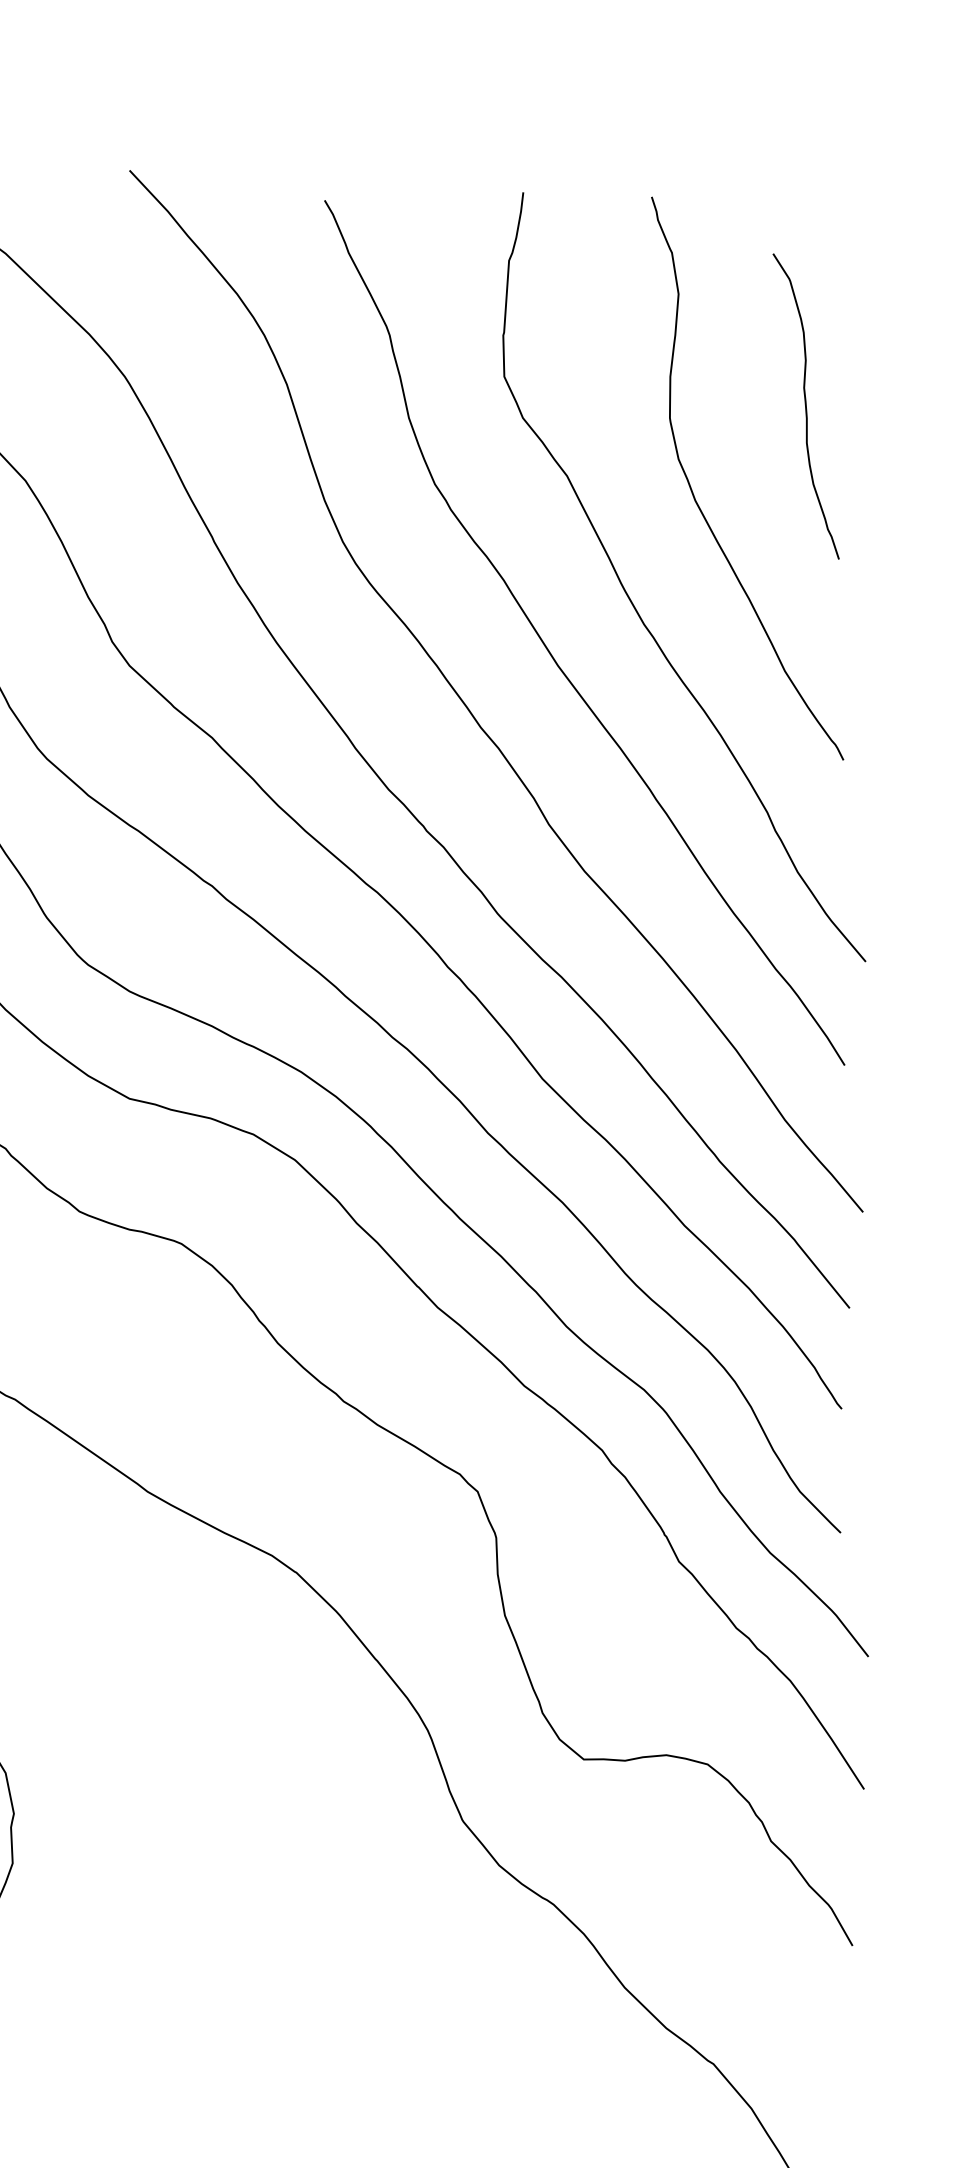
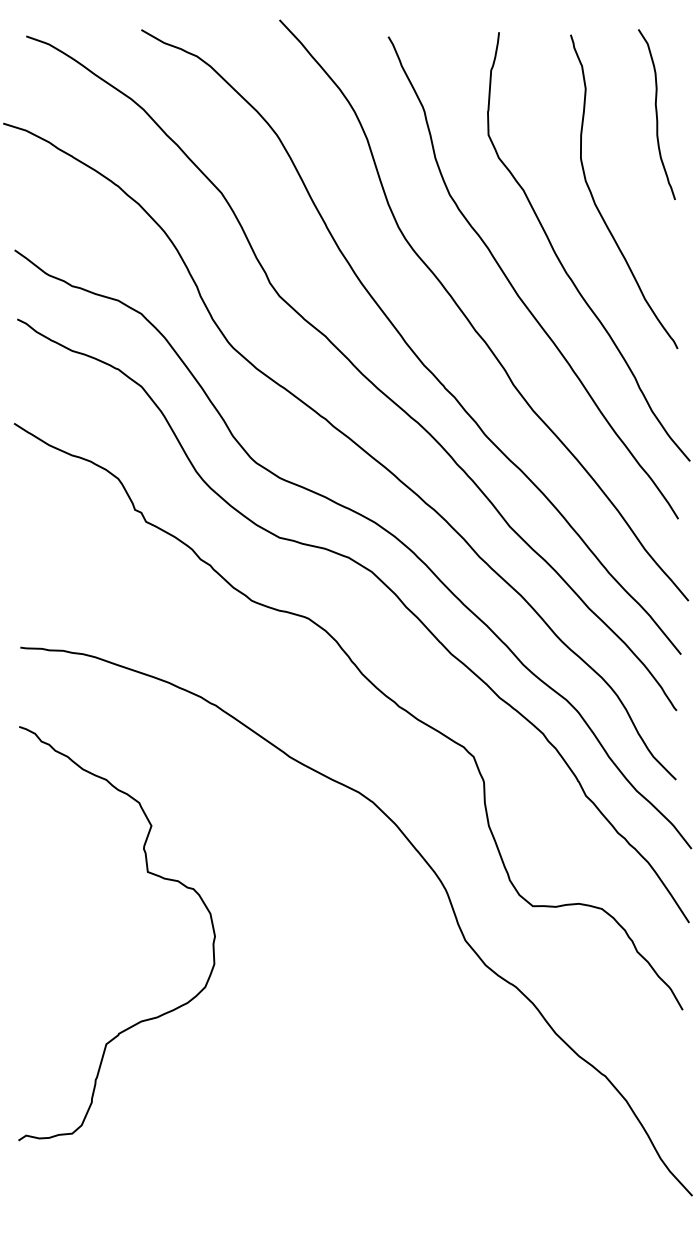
curve: (805, 406) -> (656, 114), moved

